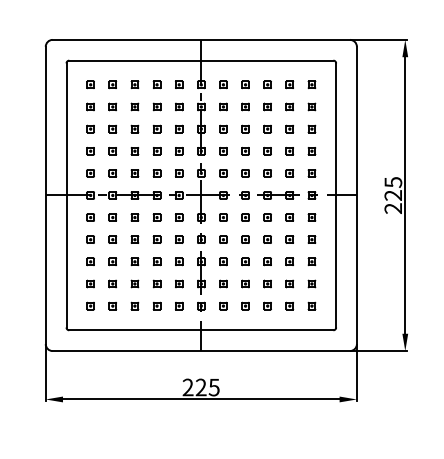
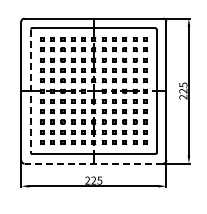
line: (67, 196) -> (31, 91), solid -> dashed
line: (200, 350) -> (93, 163), solid -> dashed

